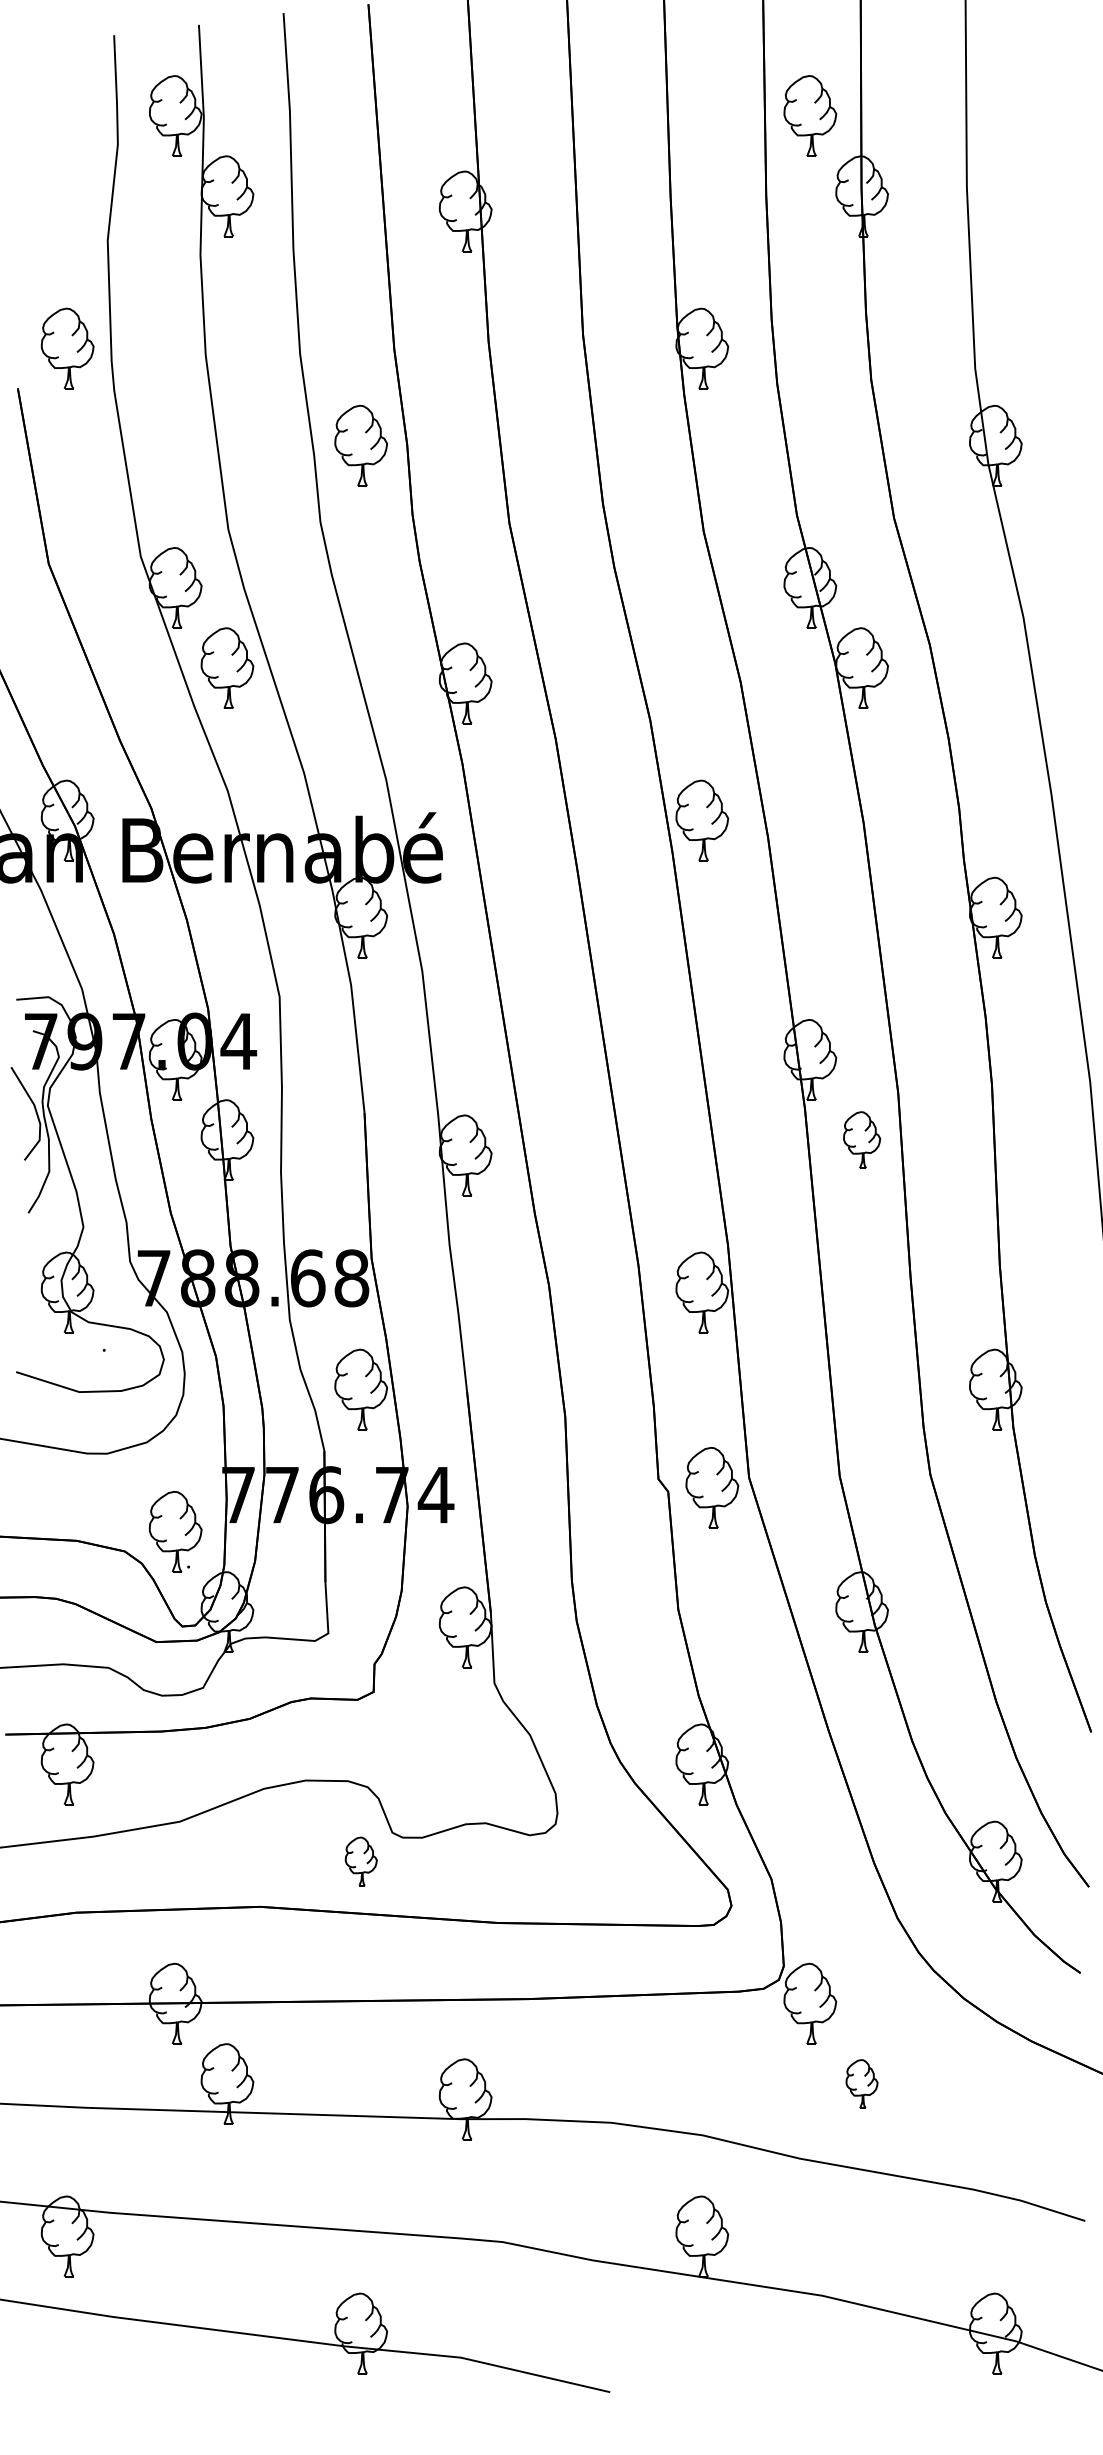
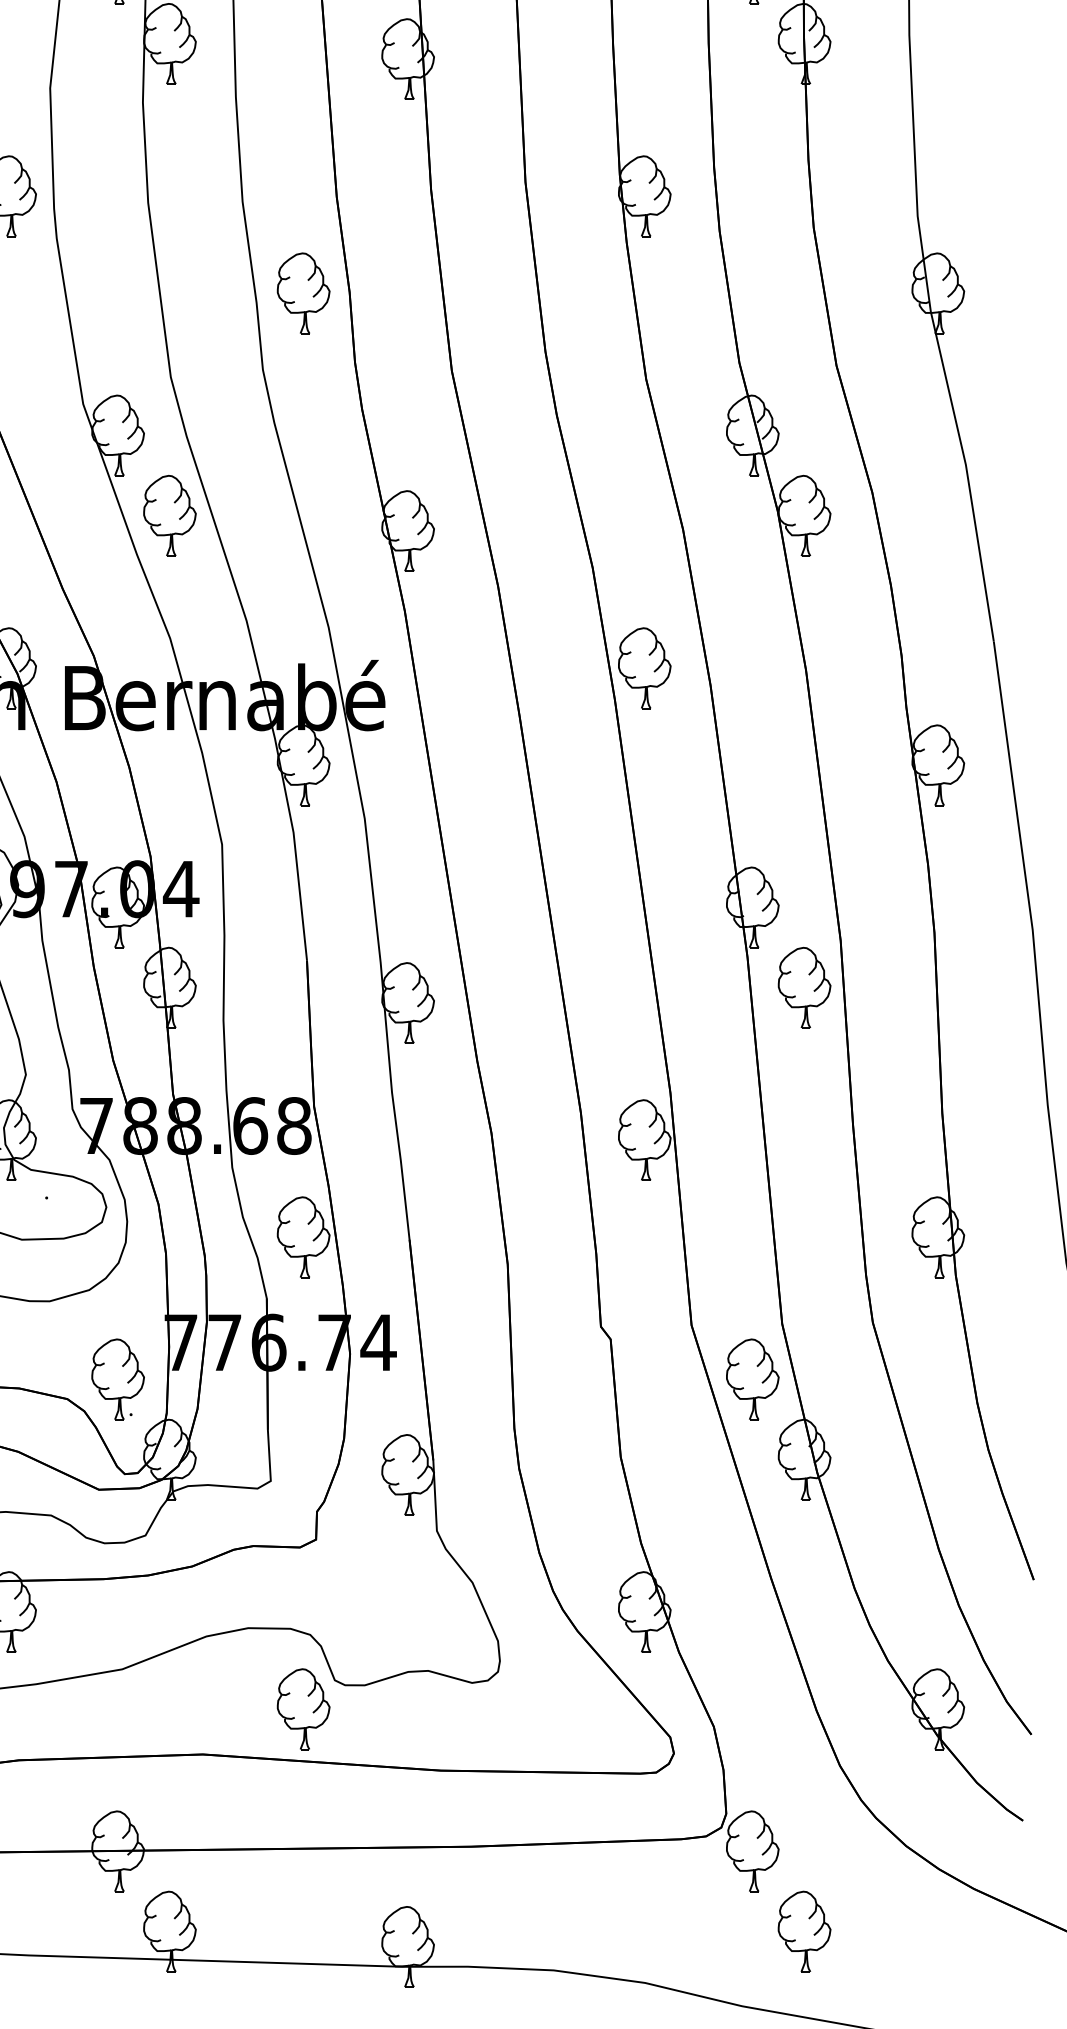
part: (861, 1139) -> (803, 987), size x1.43
part: (712, 1487) -> (752, 1379), moved
part: (361, 1861) -> (303, 1709), size x1.67
part: (861, 2083) -> (803, 1931), size x1.67

